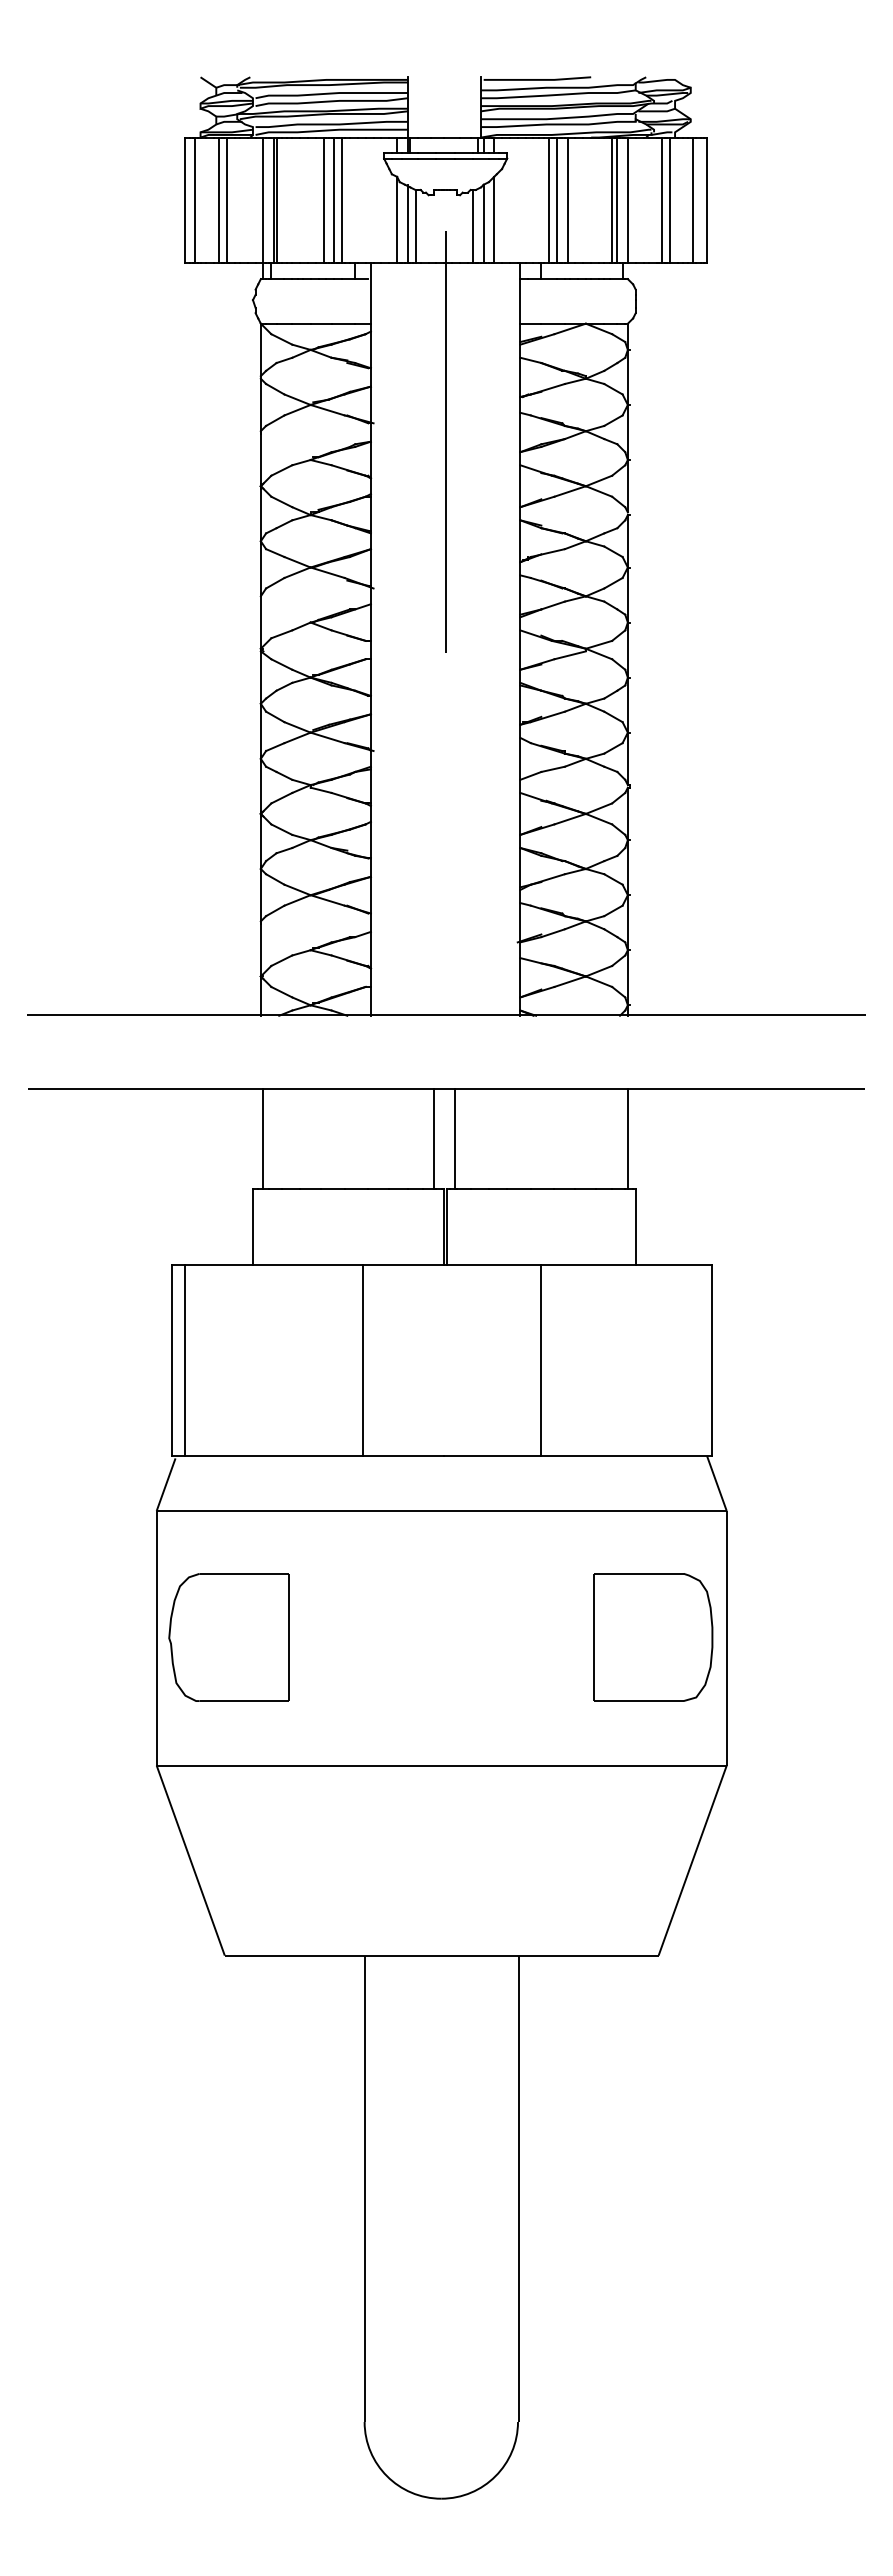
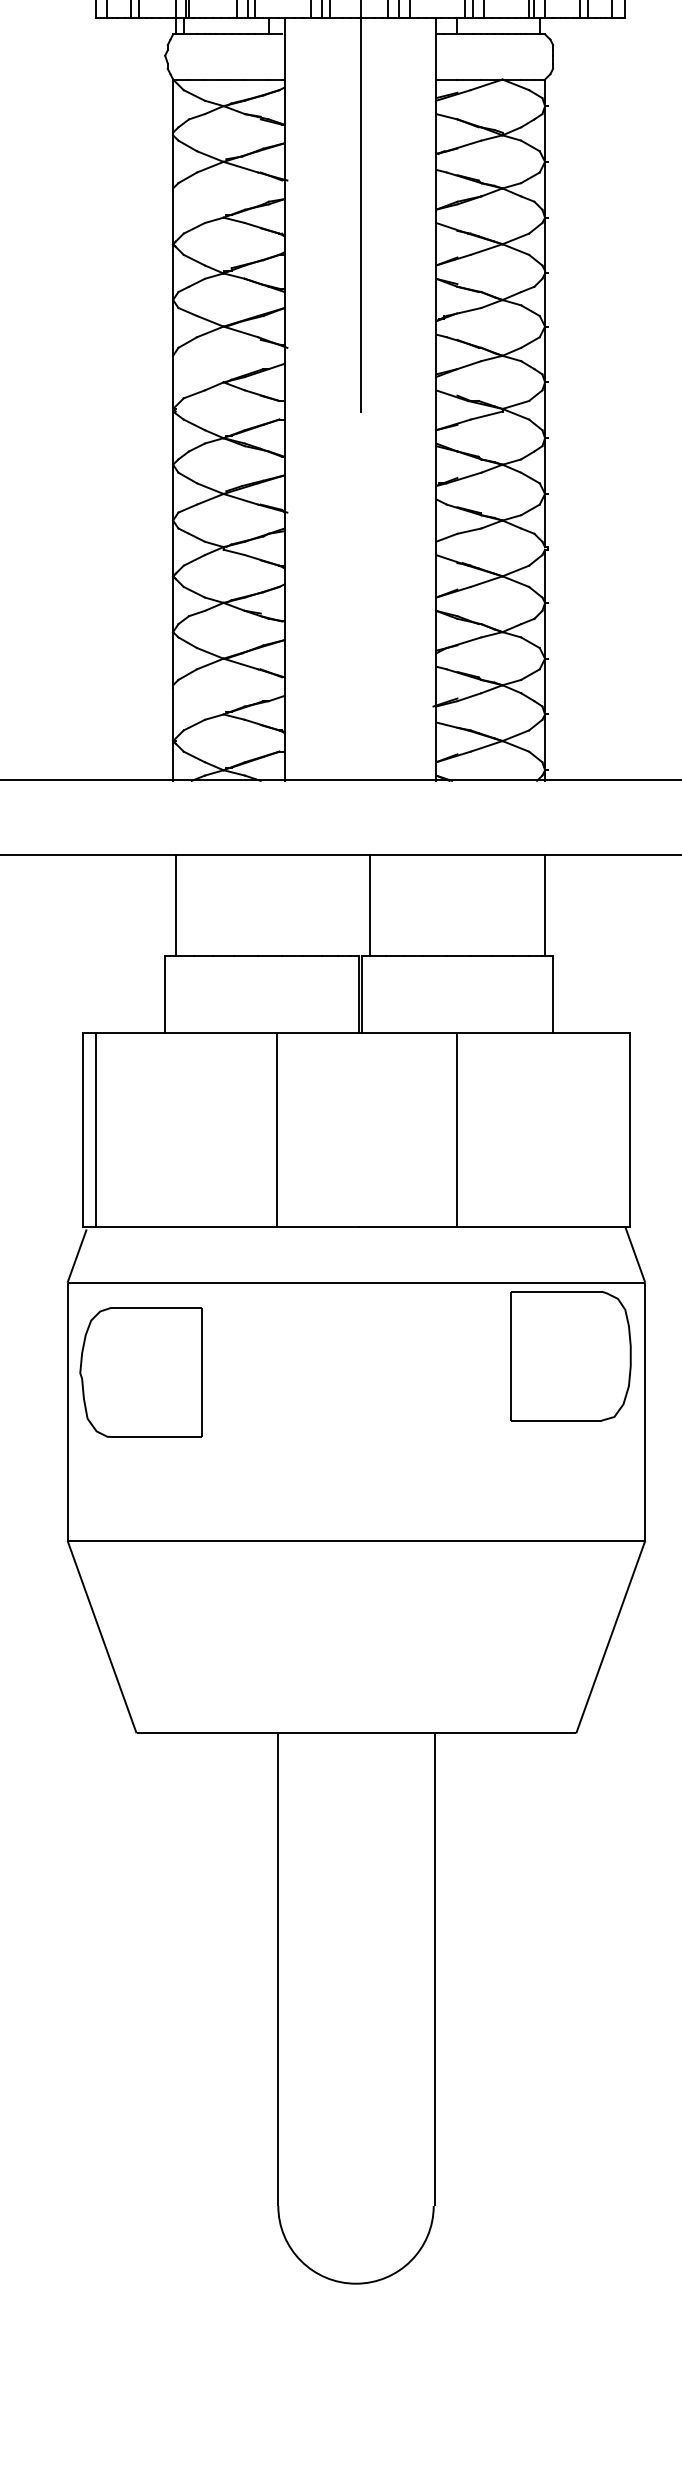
line: (433, 1138) -> (348, 905), removed
part: (228, 1637) -> (140, 1372), moved
part: (653, 1637) -> (571, 1356), moved

